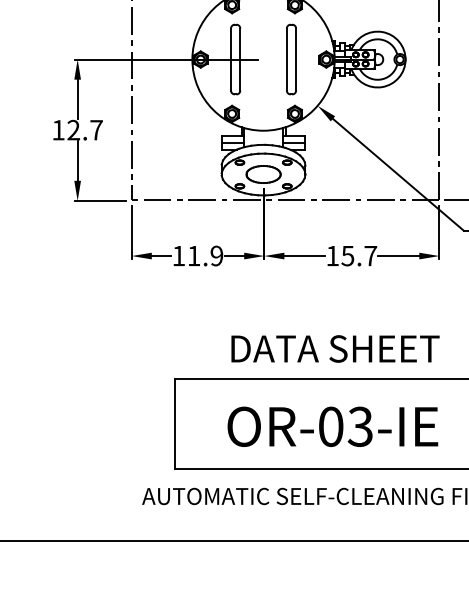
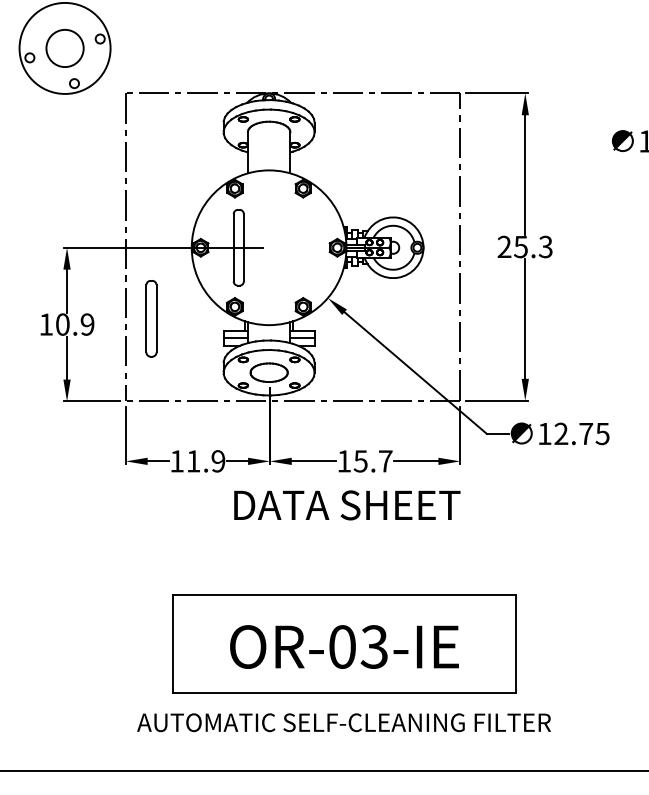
part: (291, 59) -> (151, 318), moved
text: (85, 130) -> (75, 324), 12.7 -> 10.9
text: (335, 349) -> (347, 505), moved

